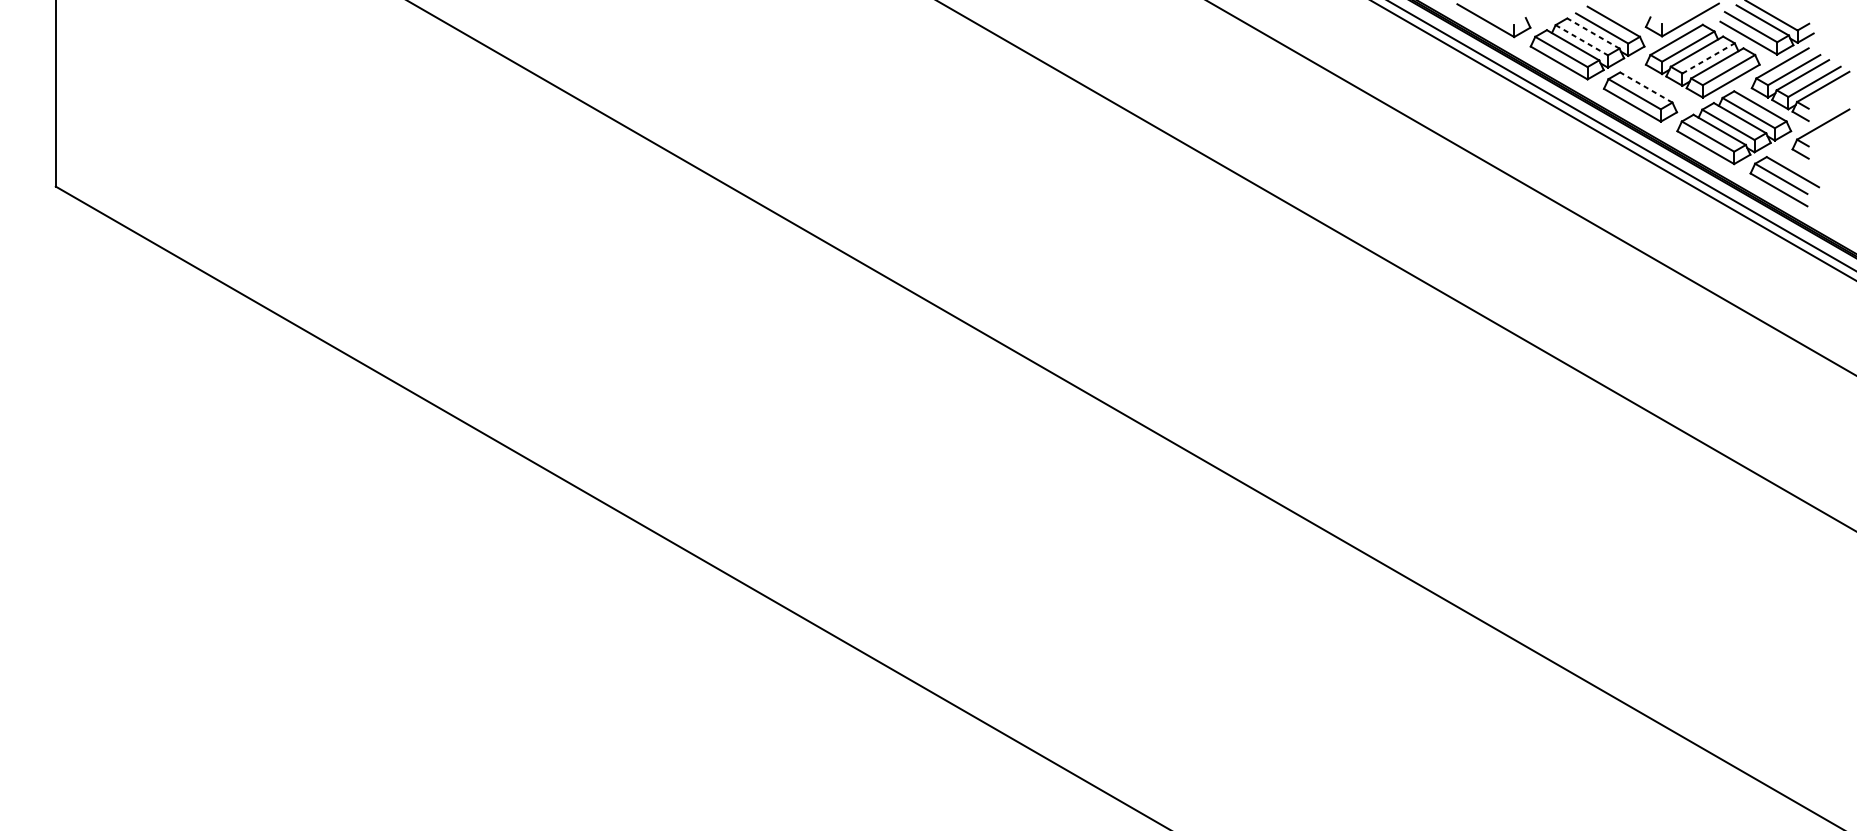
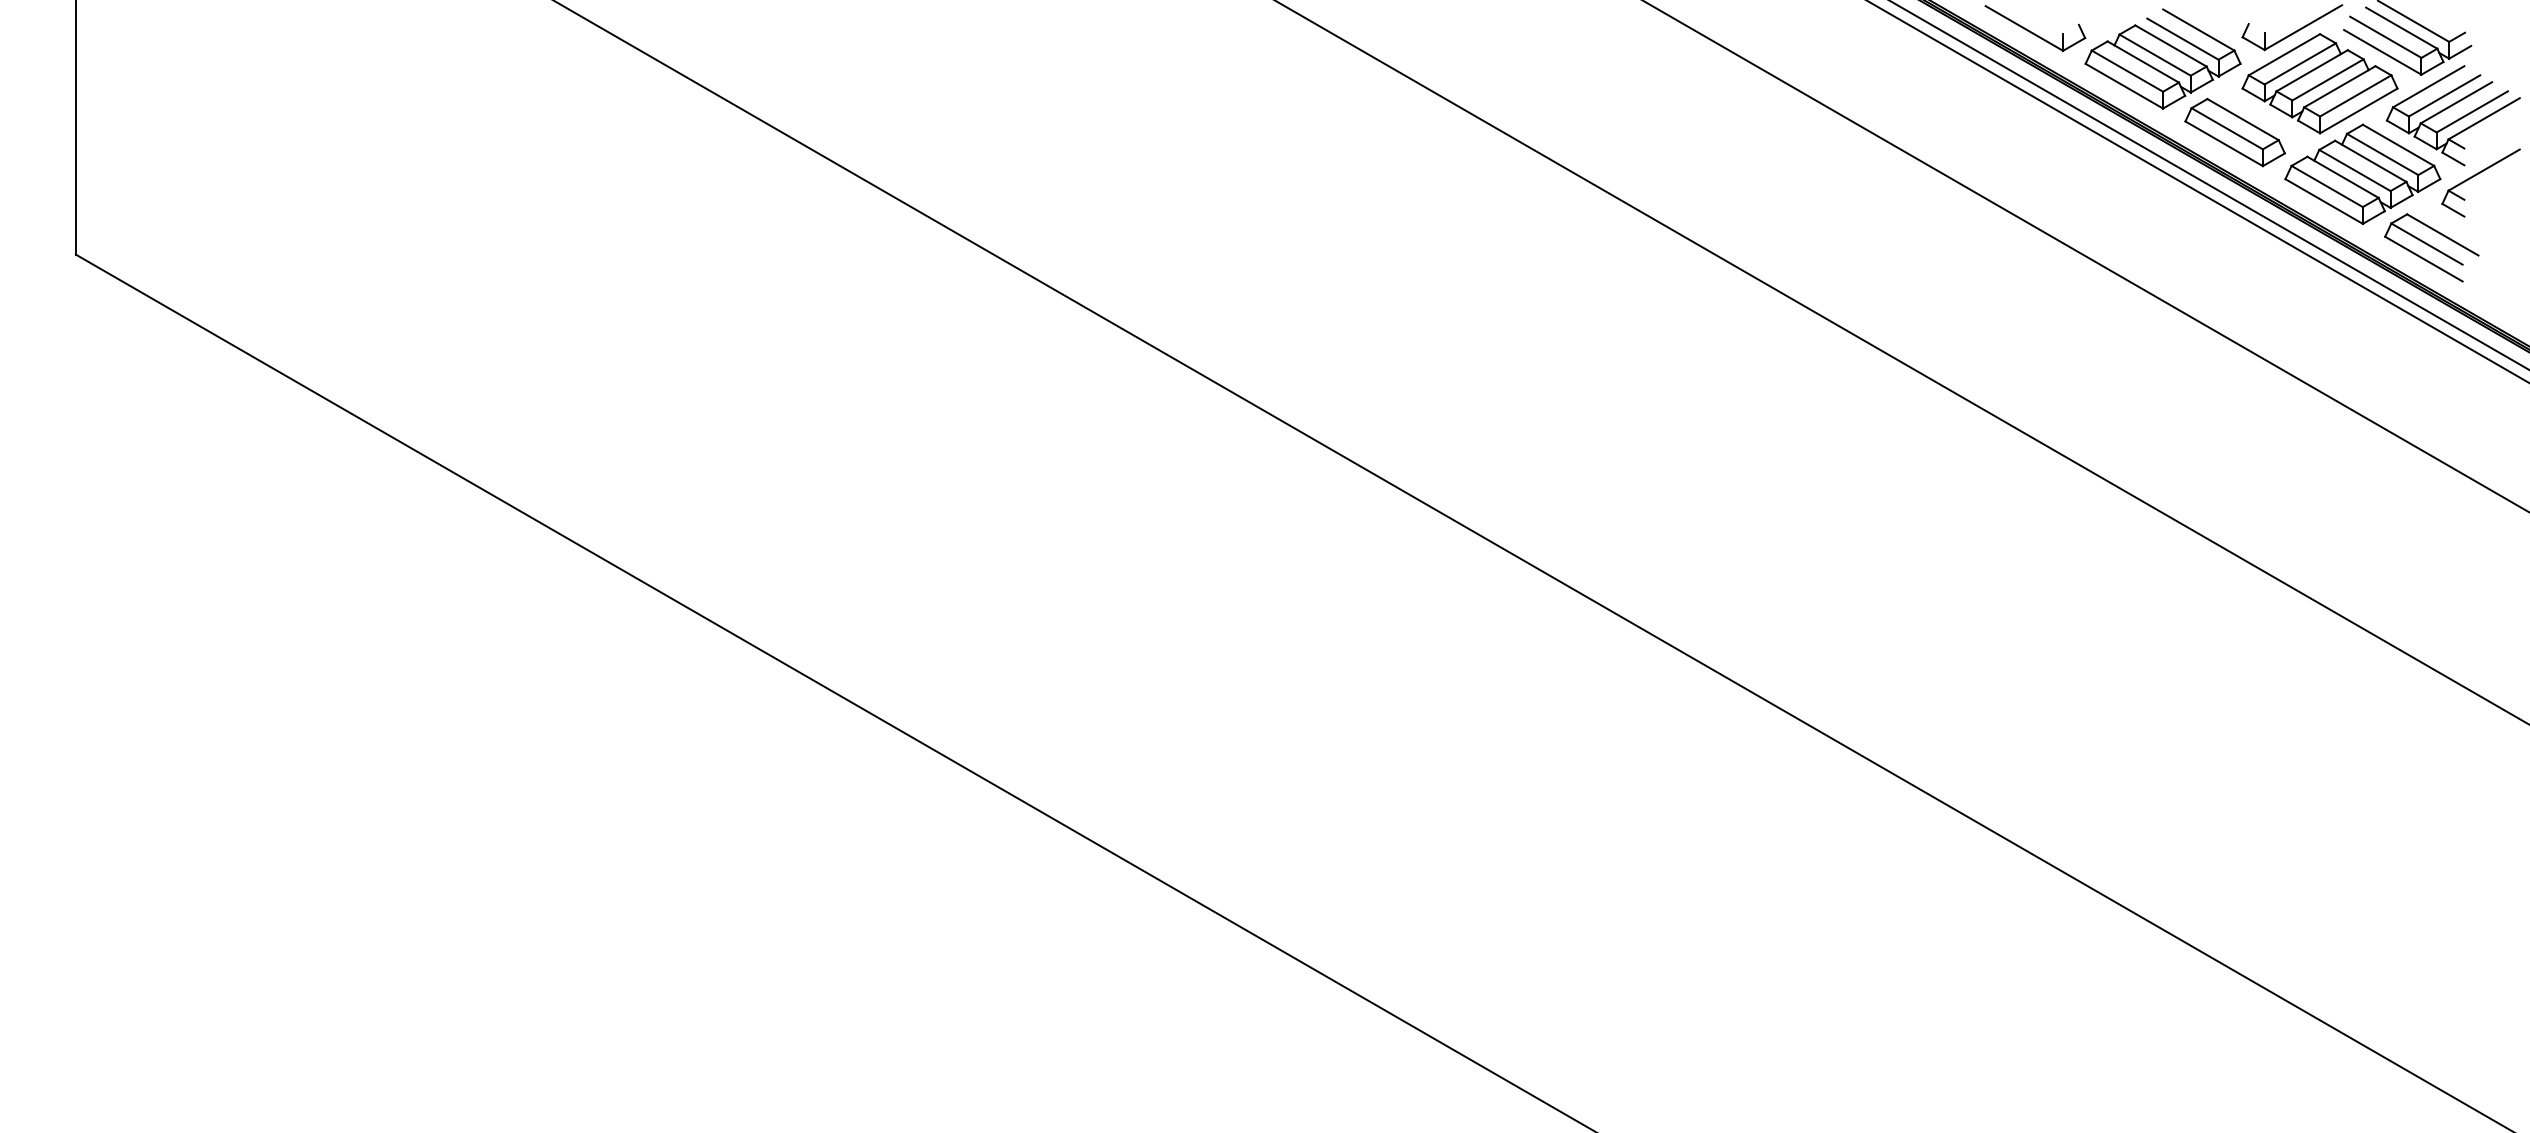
line: (1593, 33) -> (2170, 45), dashed -> solid
line: (1582, 40) -> (2155, 55), dashed -> solid
line: (1709, 58) -> (2328, 79), dashed -> solid
line: (1645, 87) -> (2242, 119), dashed -> solid

